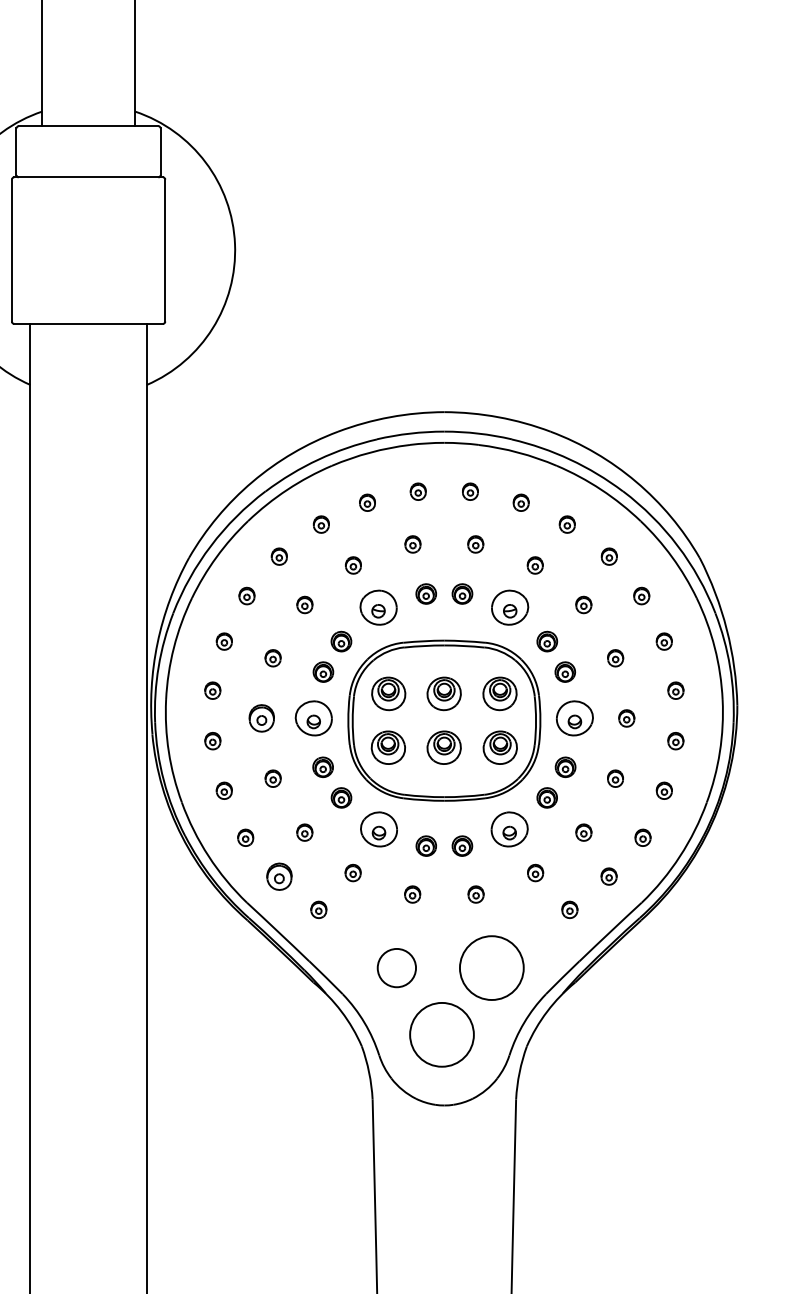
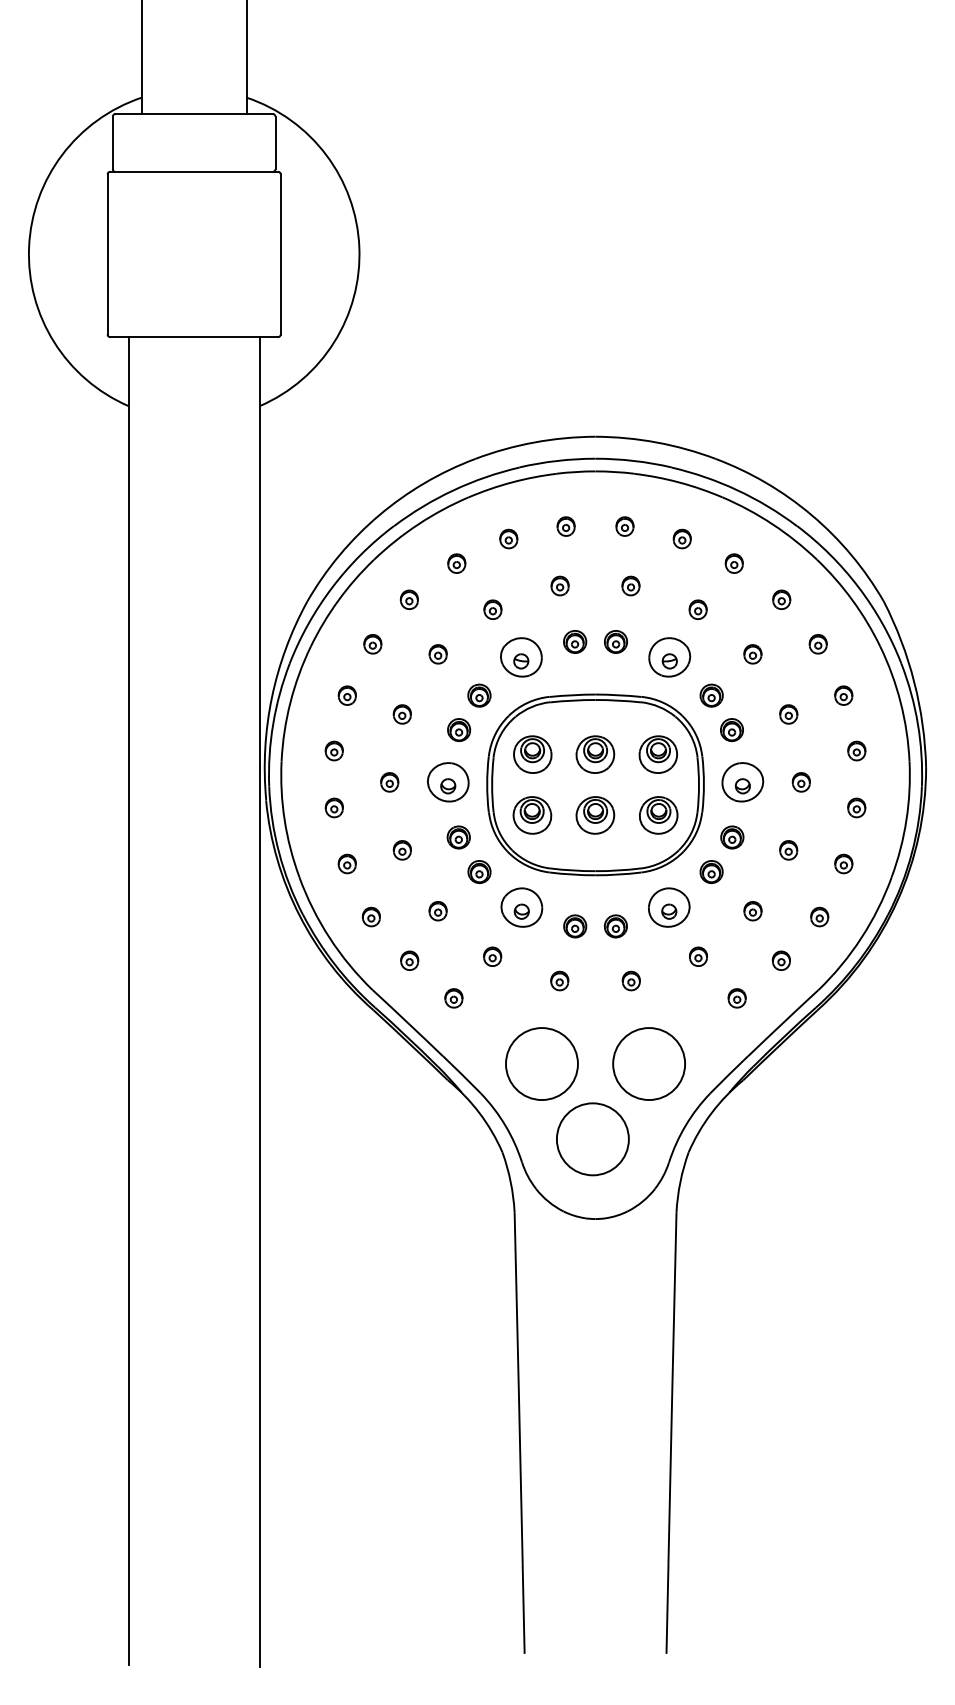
part: (261, 718) -> (389, 782), size x0.62
part: (279, 876) -> (409, 960), size x0.62
circle: (396, 968) -> (541, 1064), size x1.67

